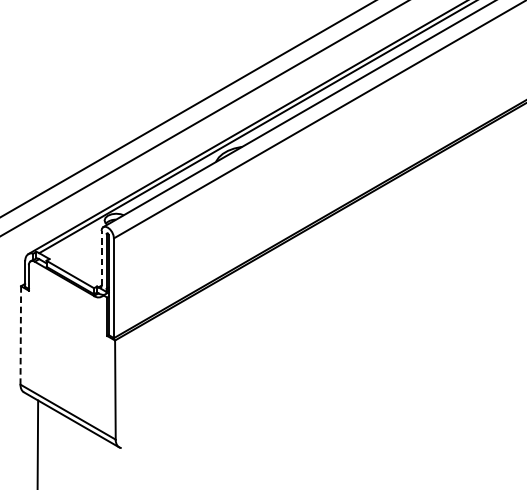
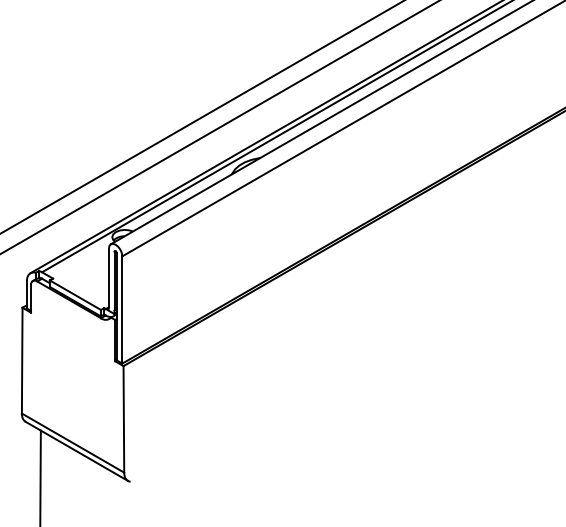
line: (101, 258) -> (108, 277), dashed -> solid
line: (21, 335) -> (22, 360), dashed -> solid

